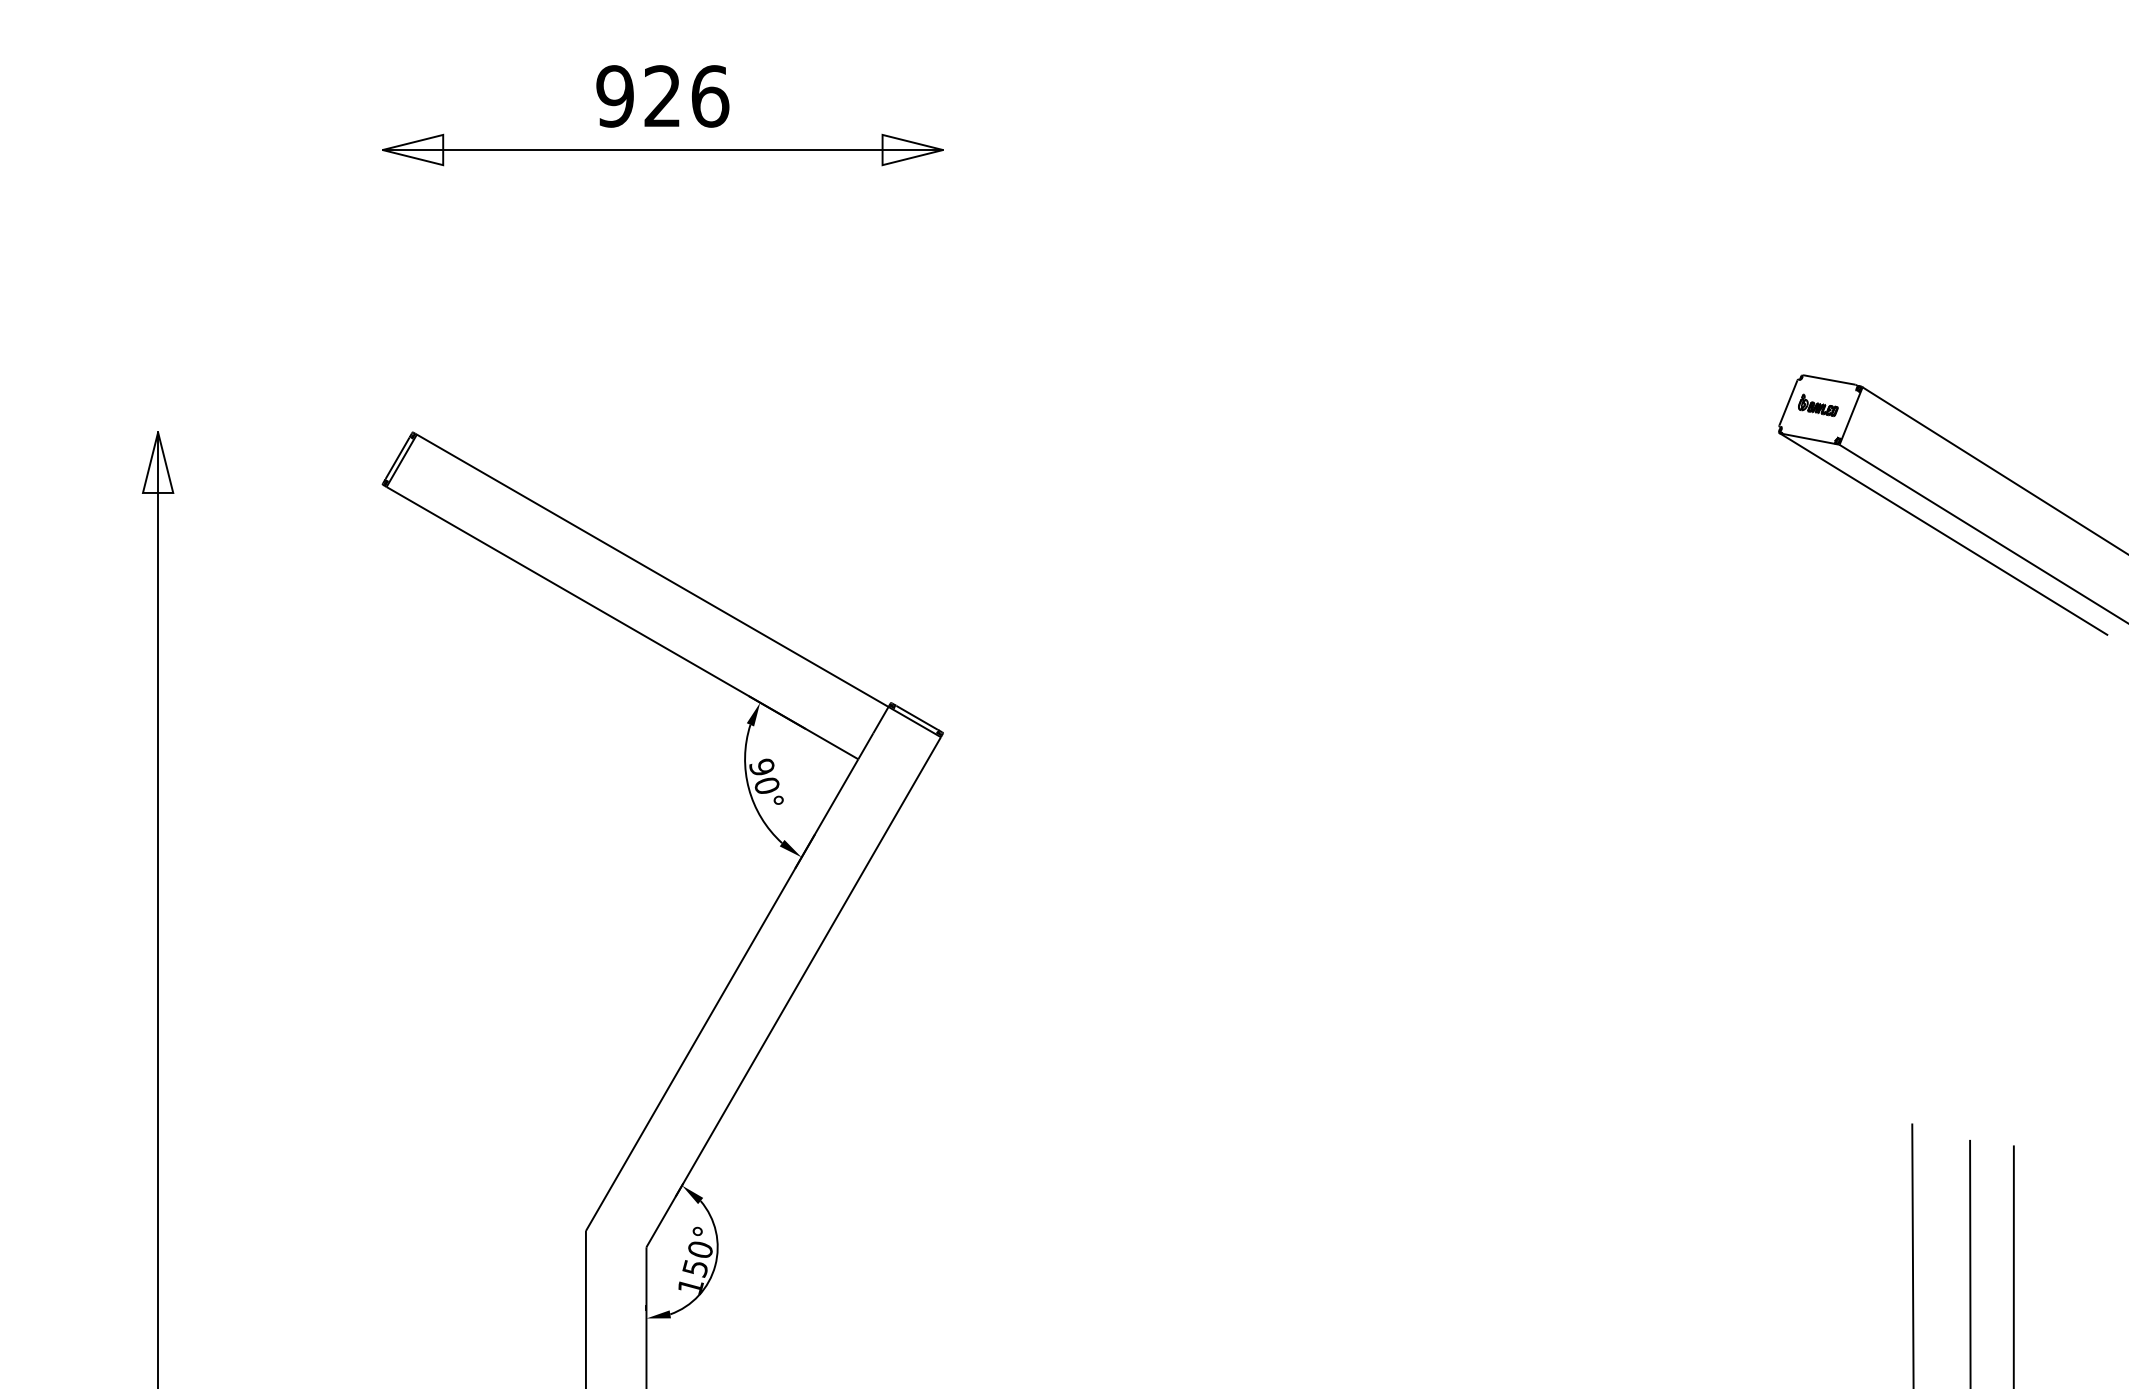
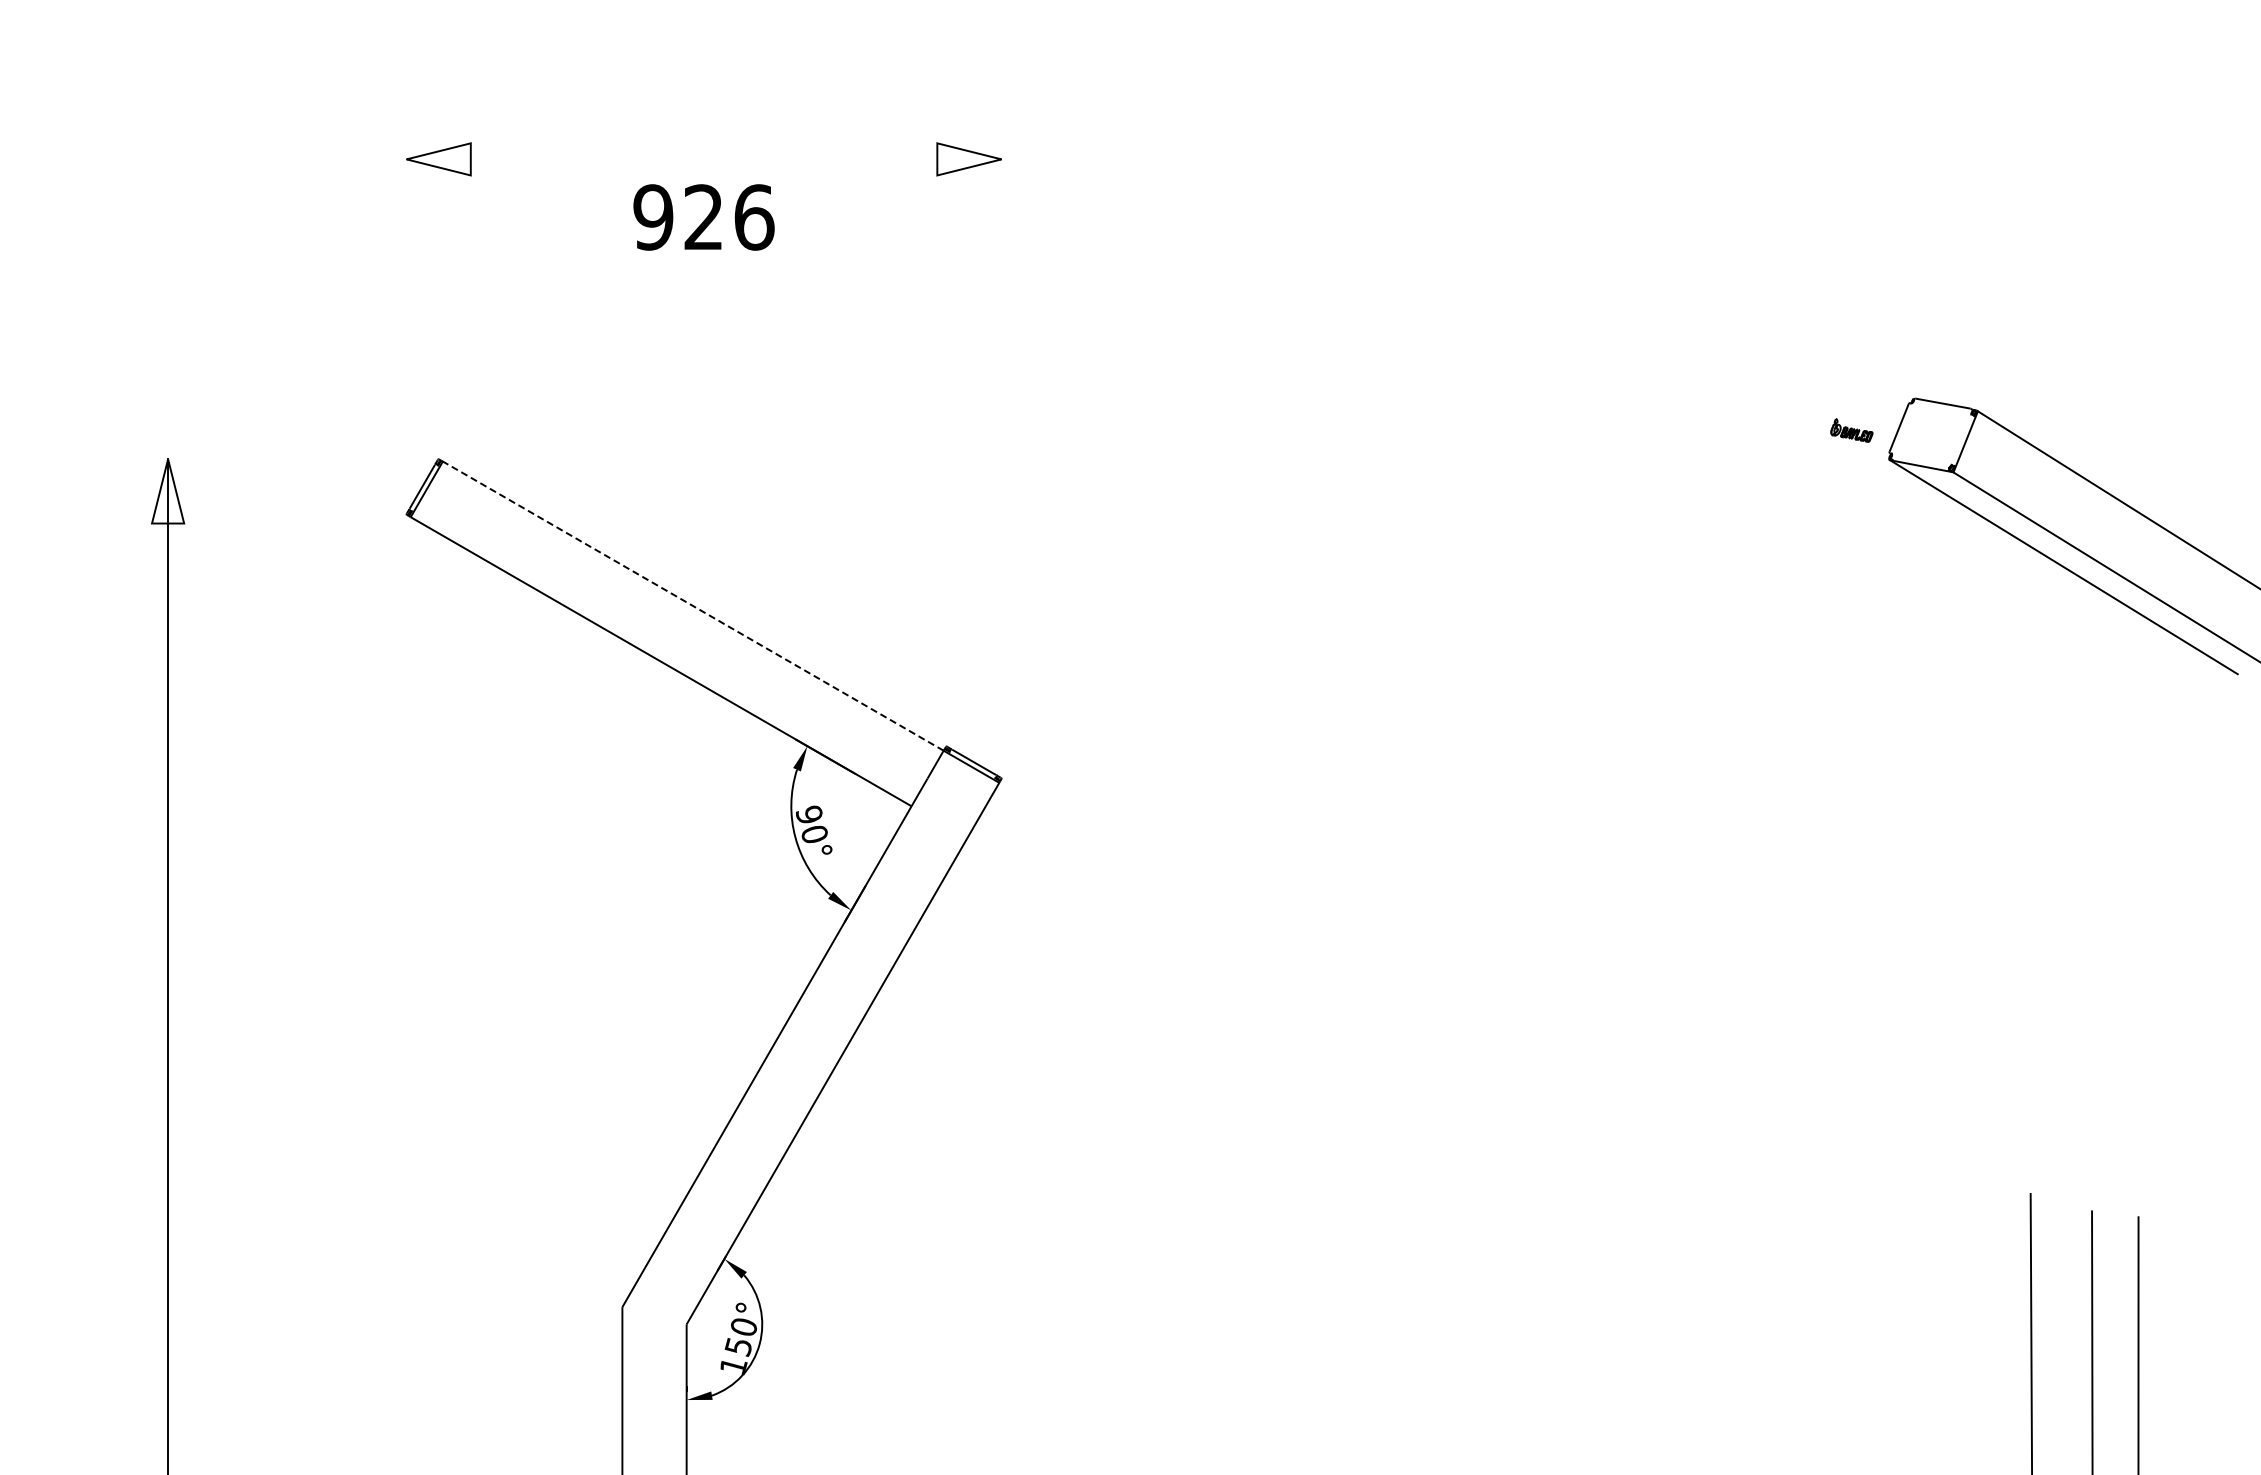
text: (662, 96) -> (703, 217), moved
line: (662, 150) -> (703, 159), removed
part: (1817, 405) -> (1851, 430), moved
line: (651, 570) -> (692, 605), solid -> dashed

